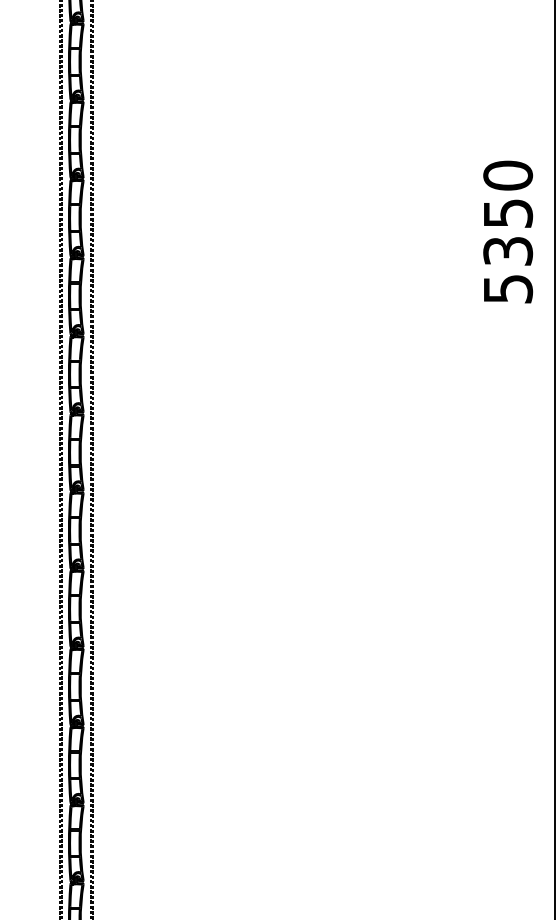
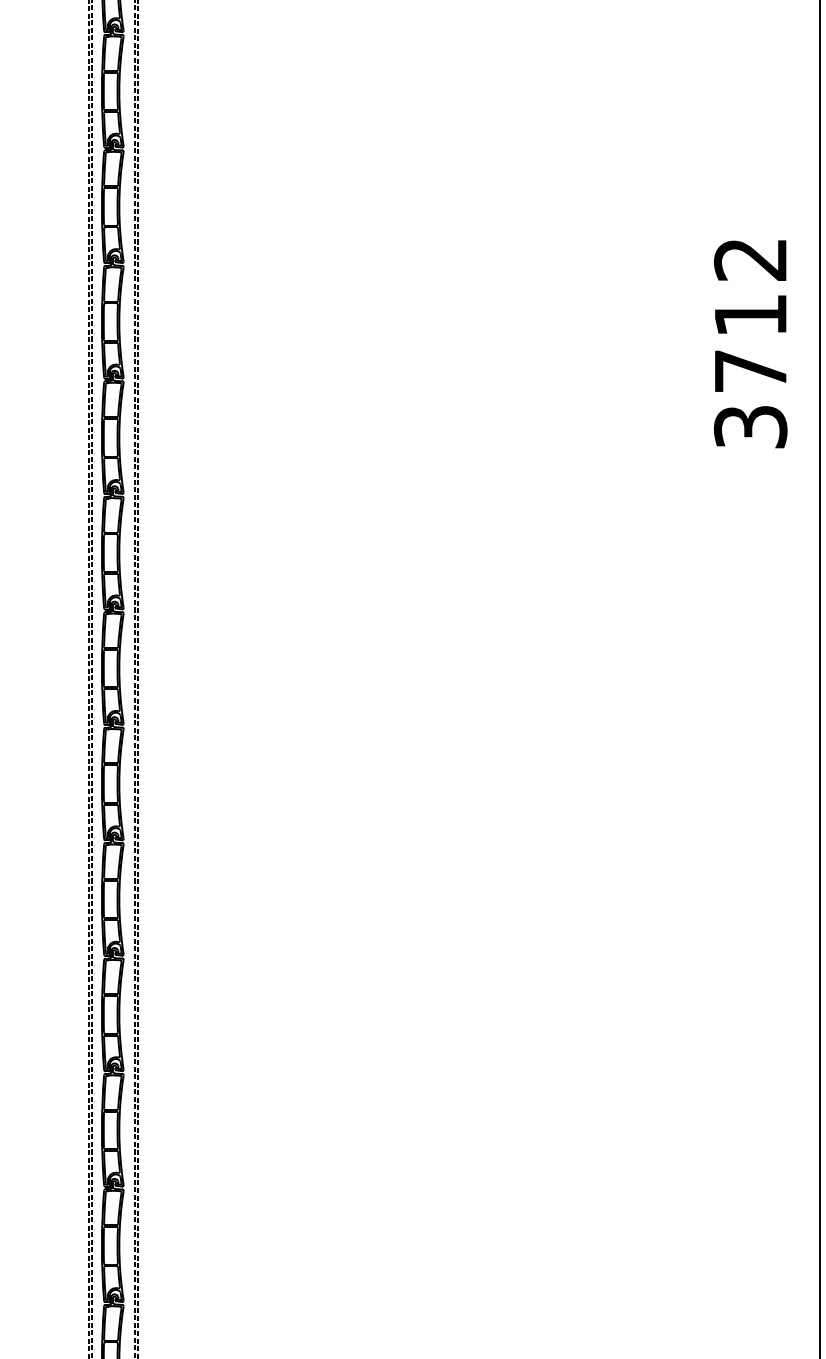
text: (508, 231) -> (751, 341), 5350 -> 3712

